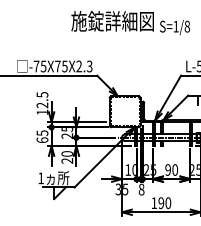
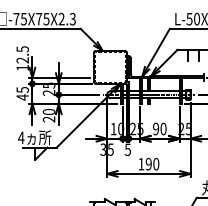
text: (42, 140) -> (22, 97), 65 -> 45
text: (40, 178) -> (20, 138), 1 -> 4
text: (141, 189) -> (127, 149), 8 -> 5

